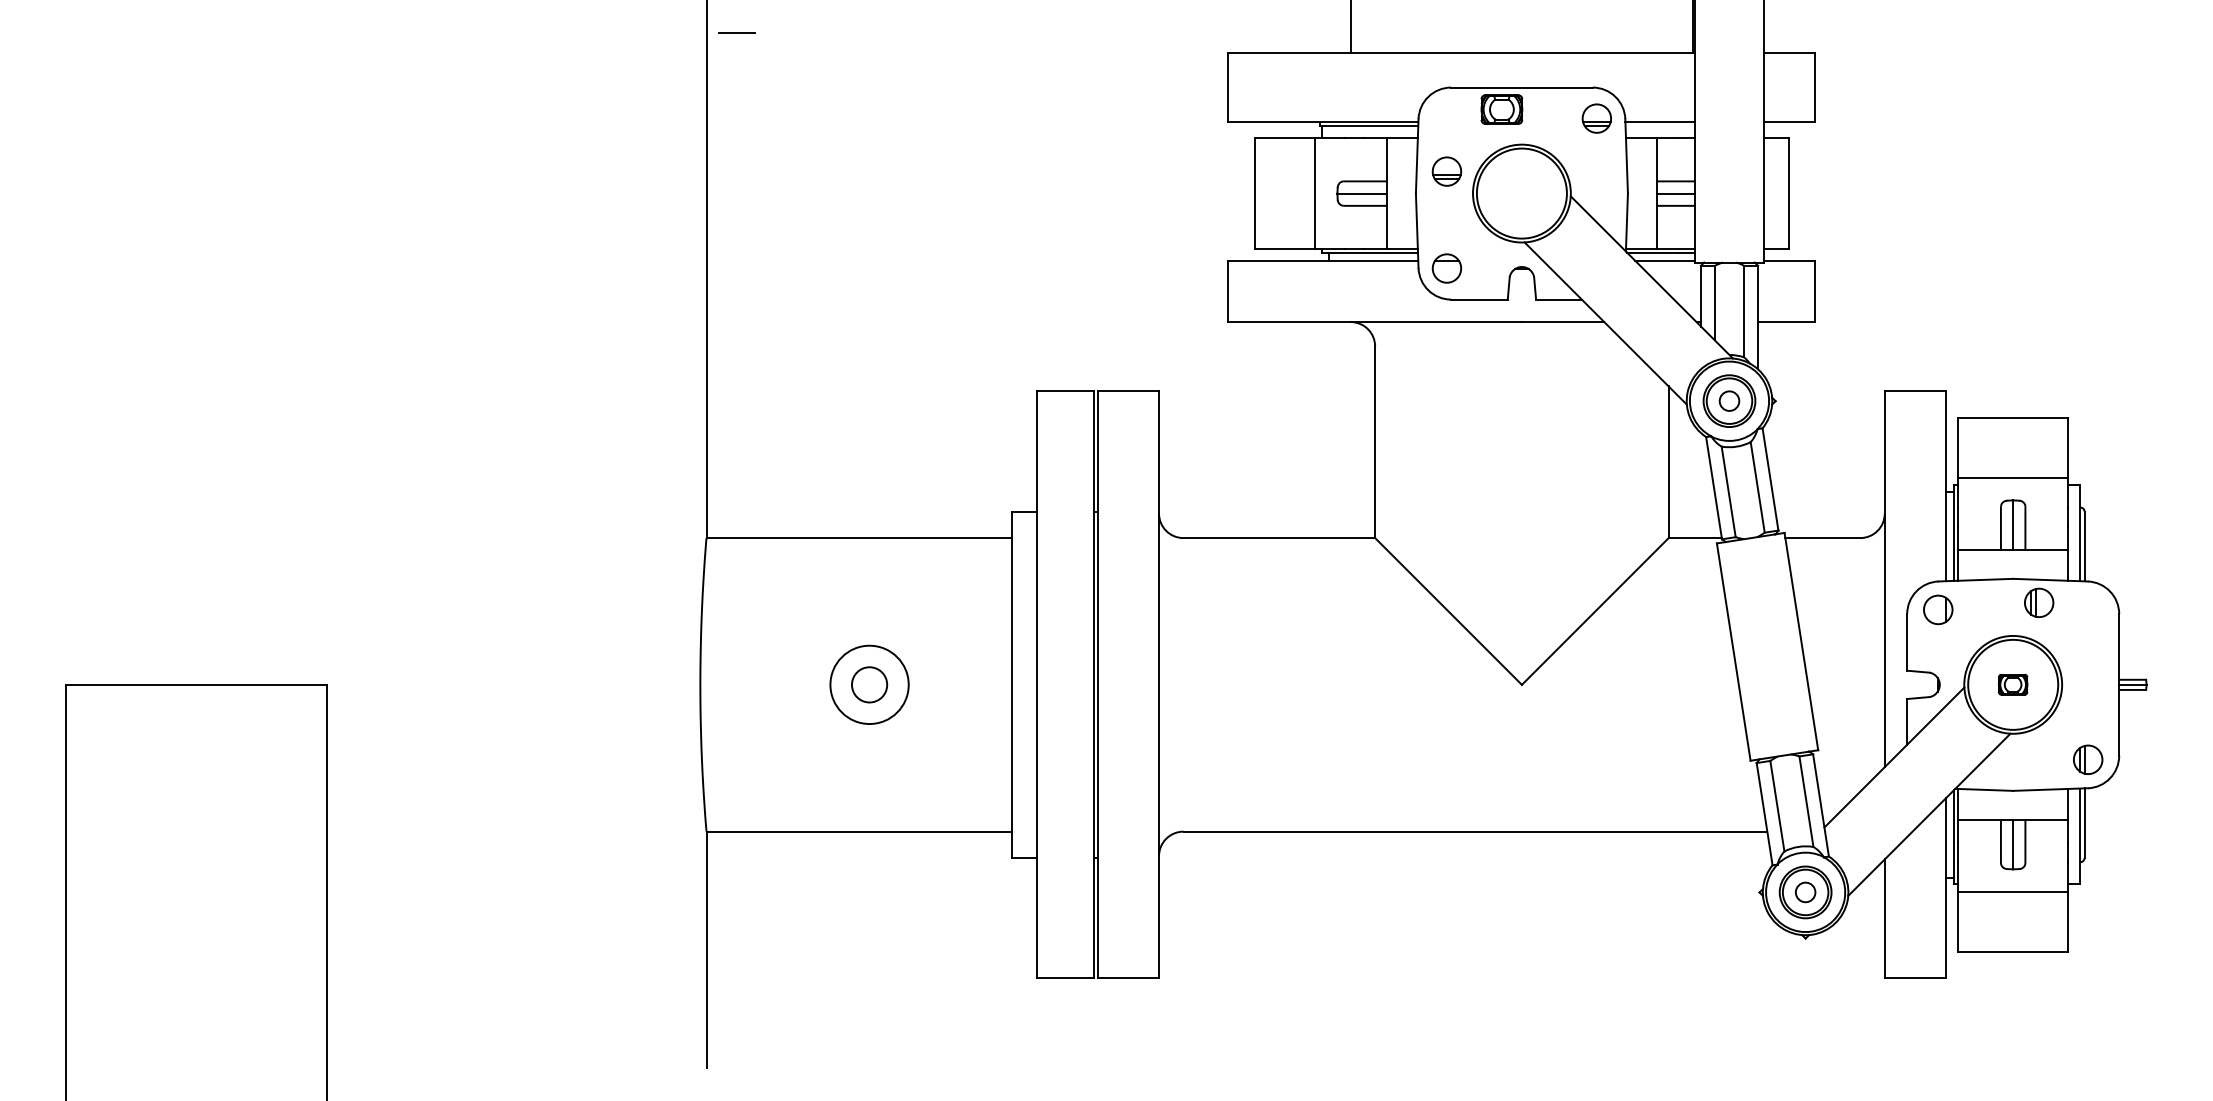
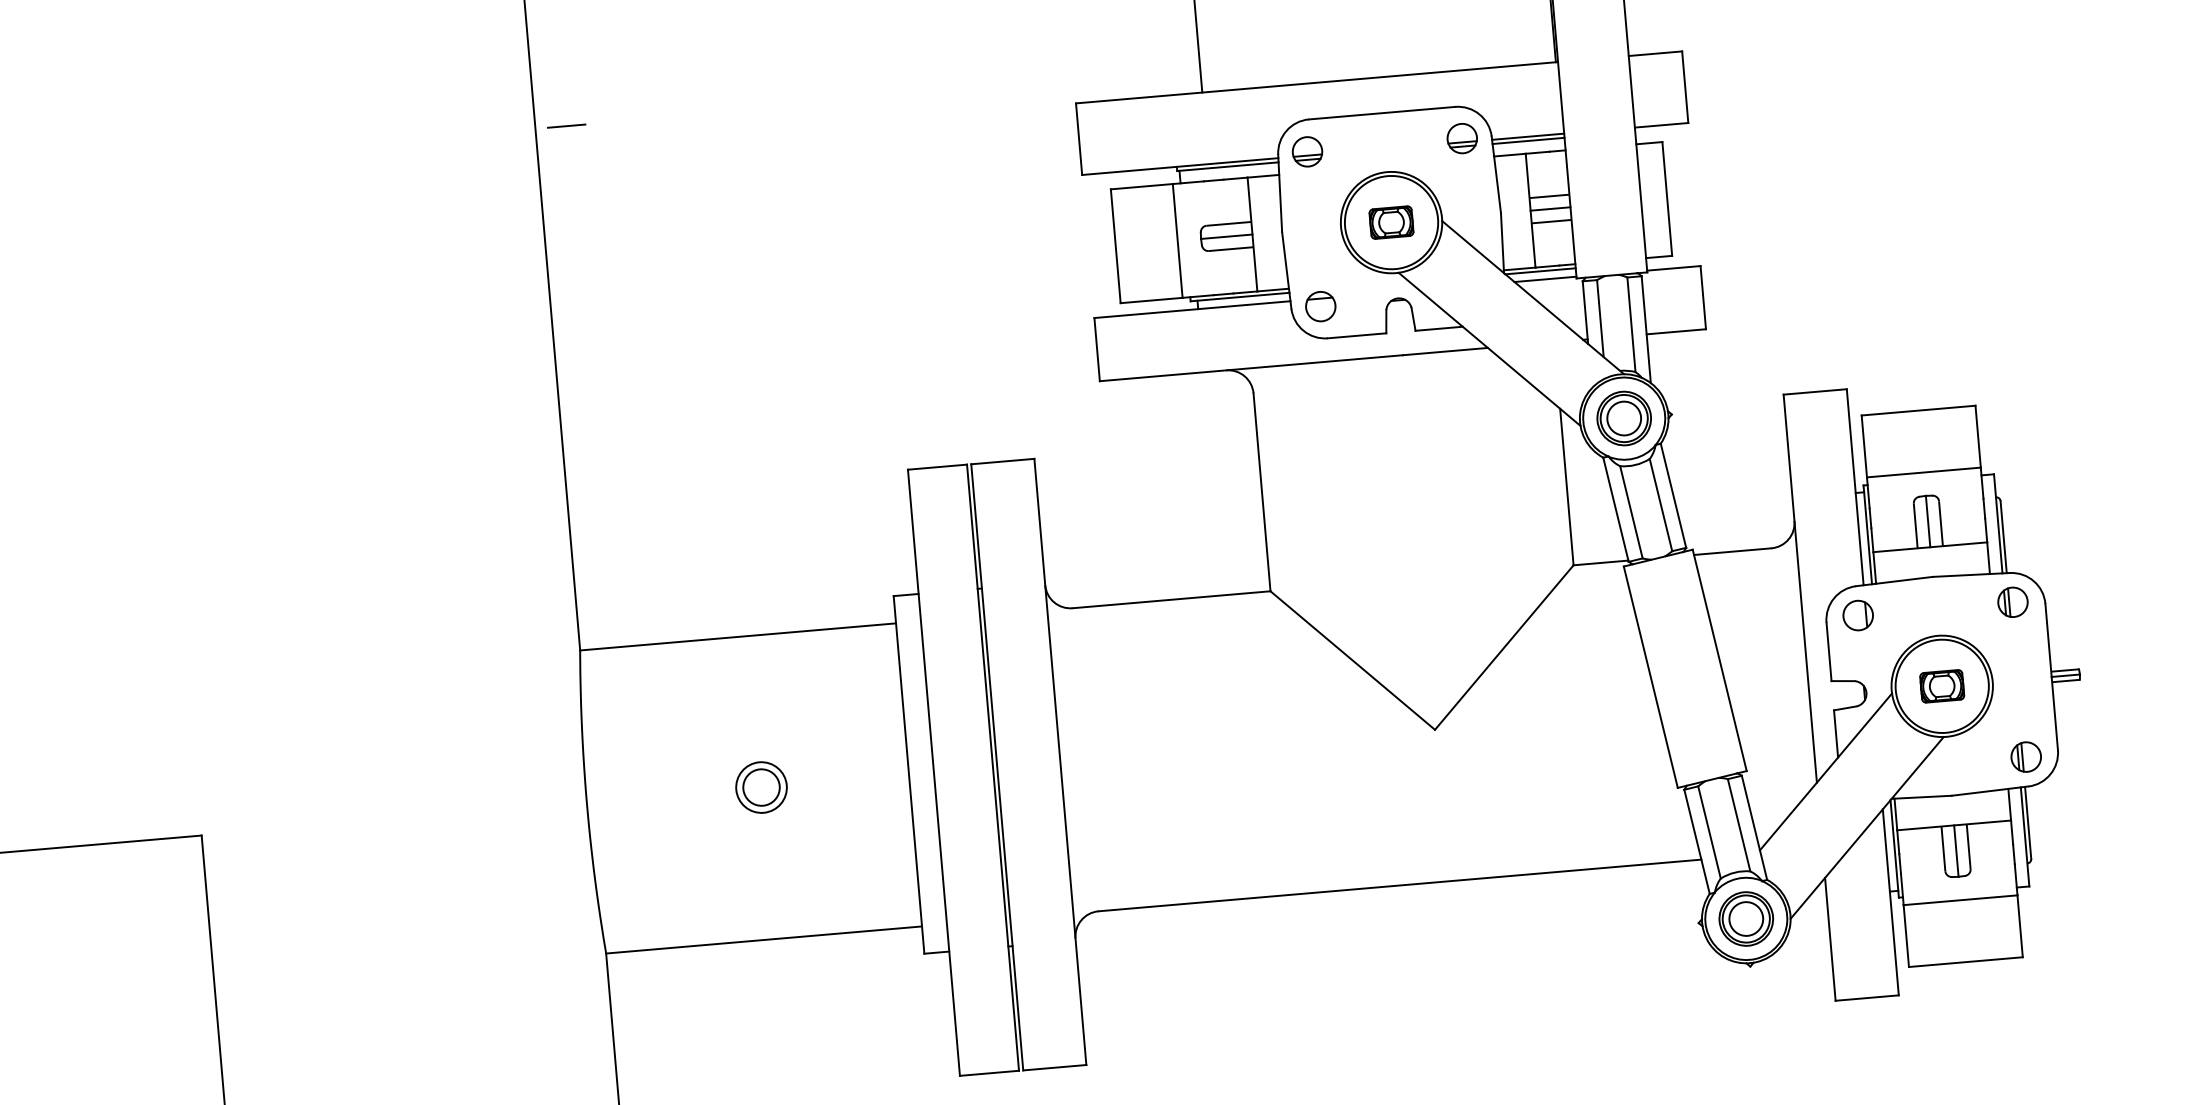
part: (1501, 109) -> (1391, 222), moved
line: (1660, 126) -> (1528, 141), added
part: (1446, 171) -> (1307, 151), moved
circle: (1729, 400) -> (1624, 417), size x1.67
part: (2039, 602) -> (2013, 601), moved
circle: (869, 684) -> (761, 787), size x0.62
part: (2012, 684) -> (1941, 686), size x1.43
circle: (1805, 892) -> (1746, 919), size x1.67

